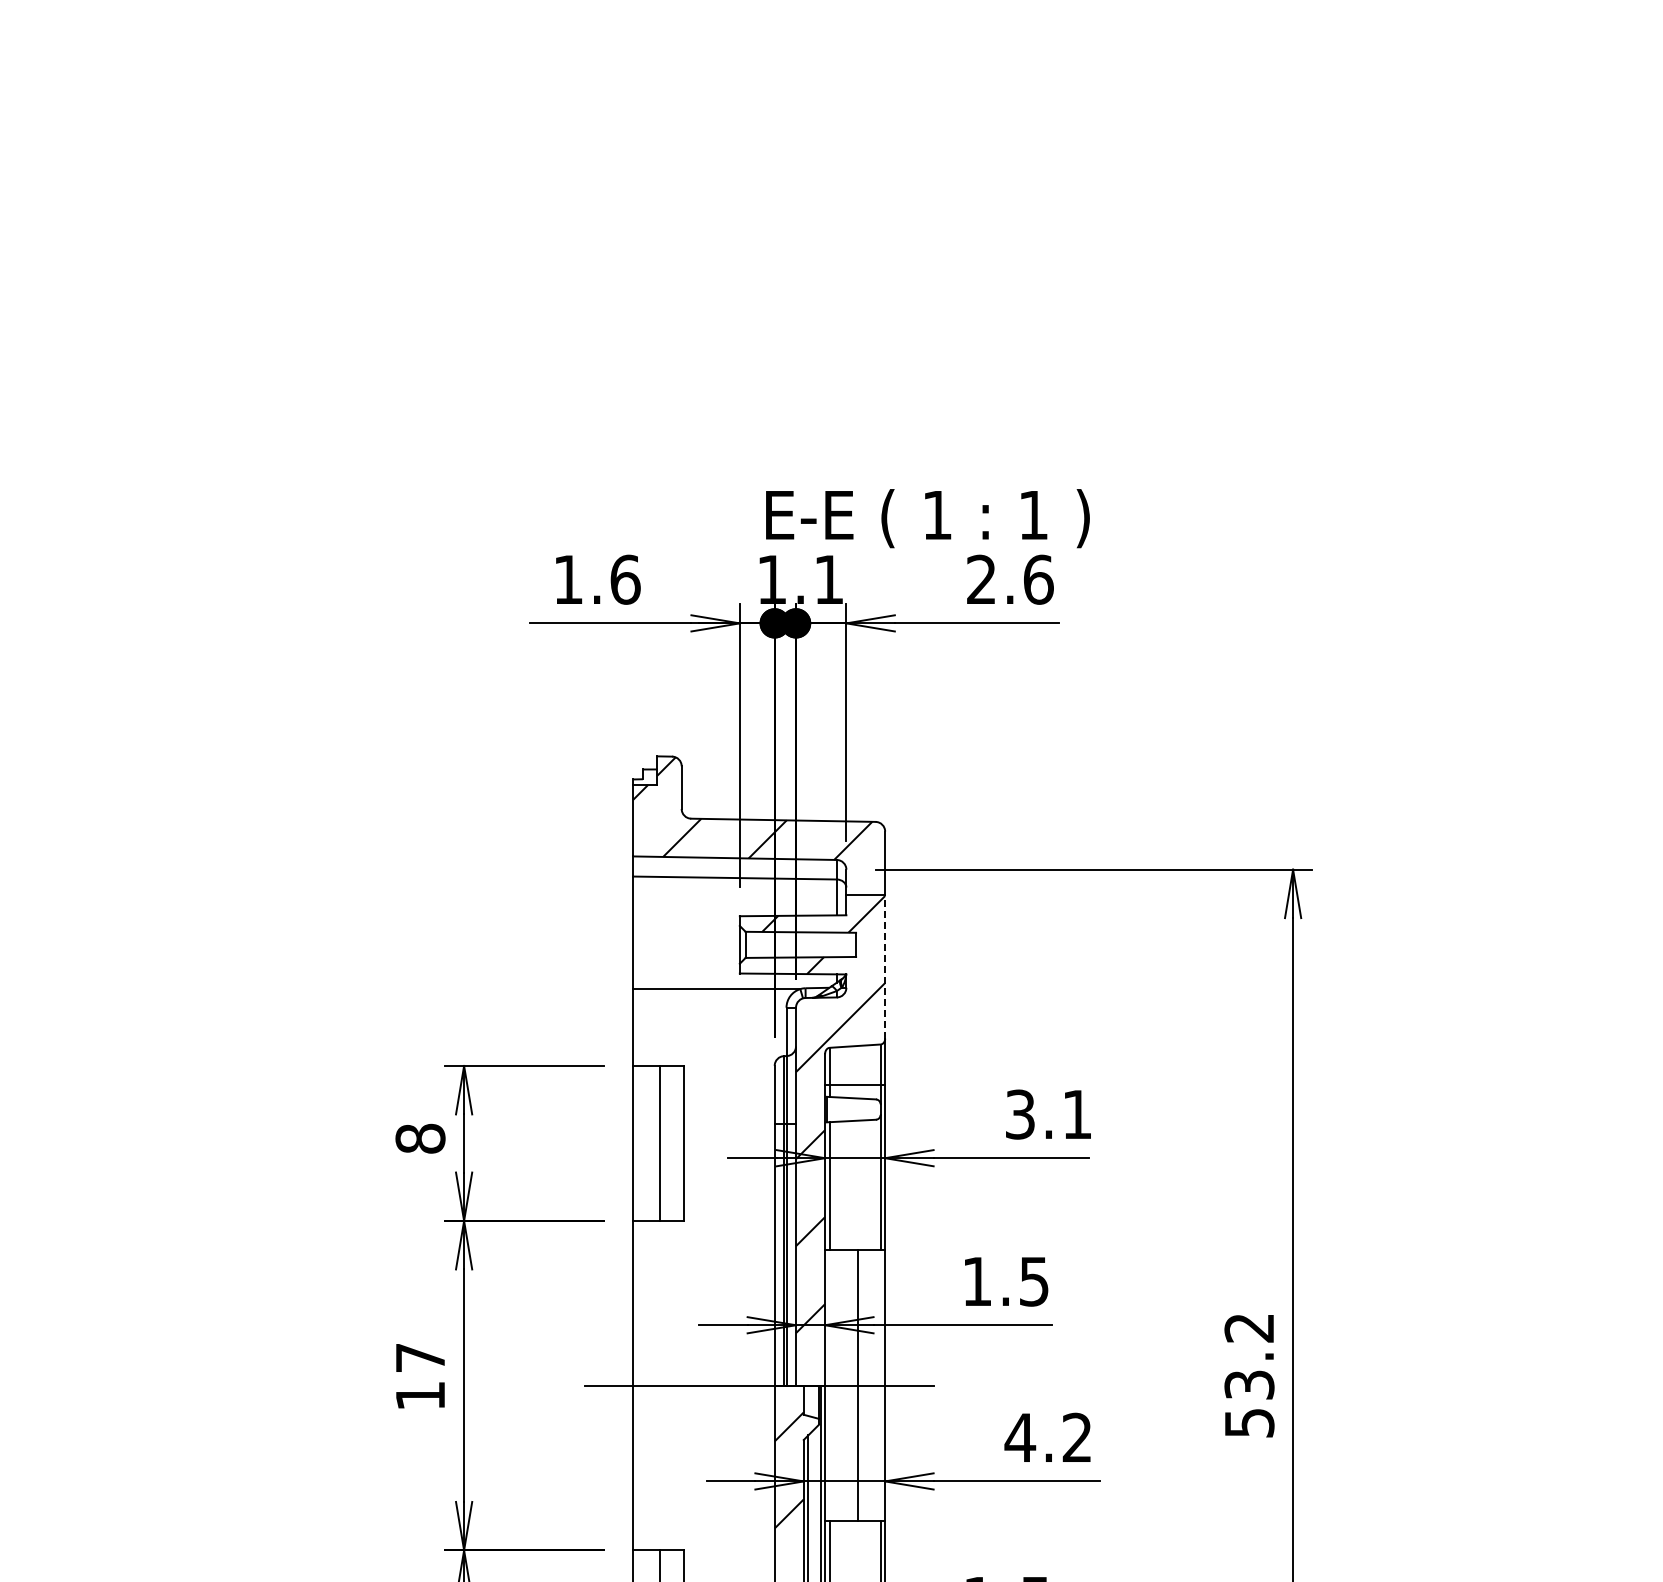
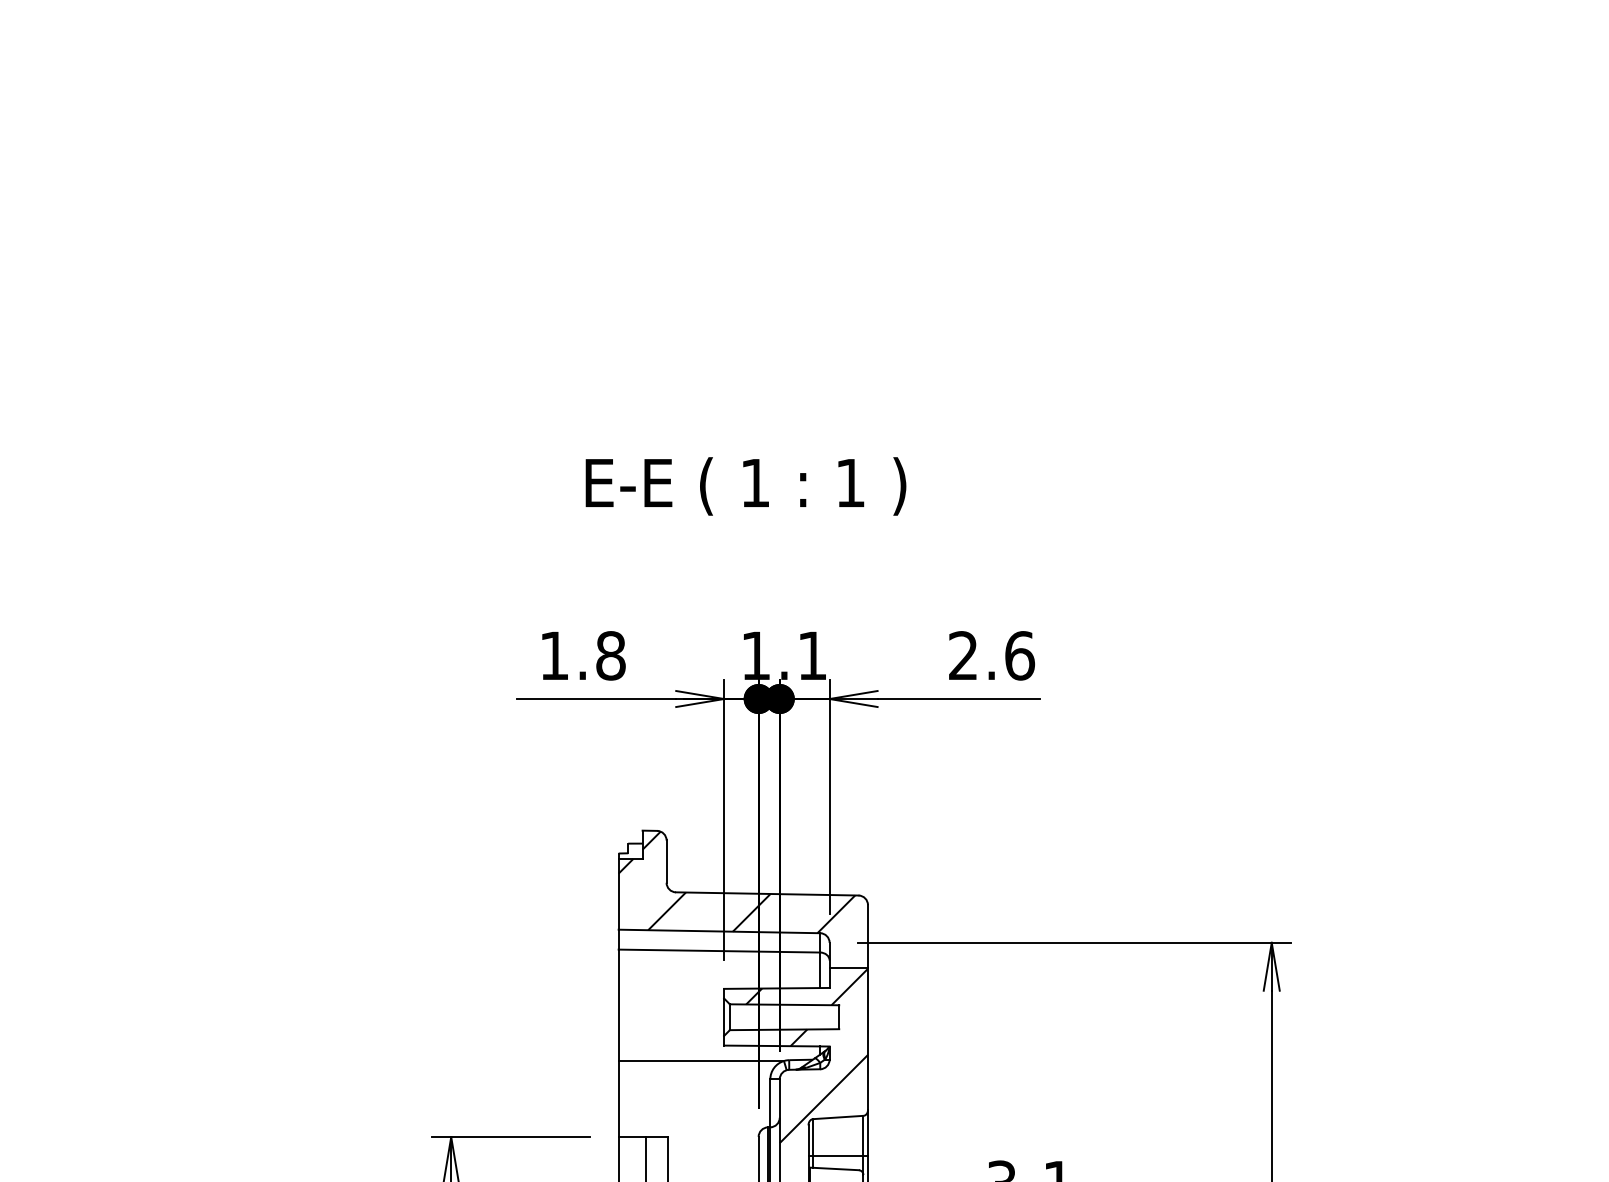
text: (927, 518) -> (745, 486), moved
text: (625, 579) -> (610, 655), 1.6 -> 1.8
line: (885, 966) -> (868, 1038), dashed -> solid

